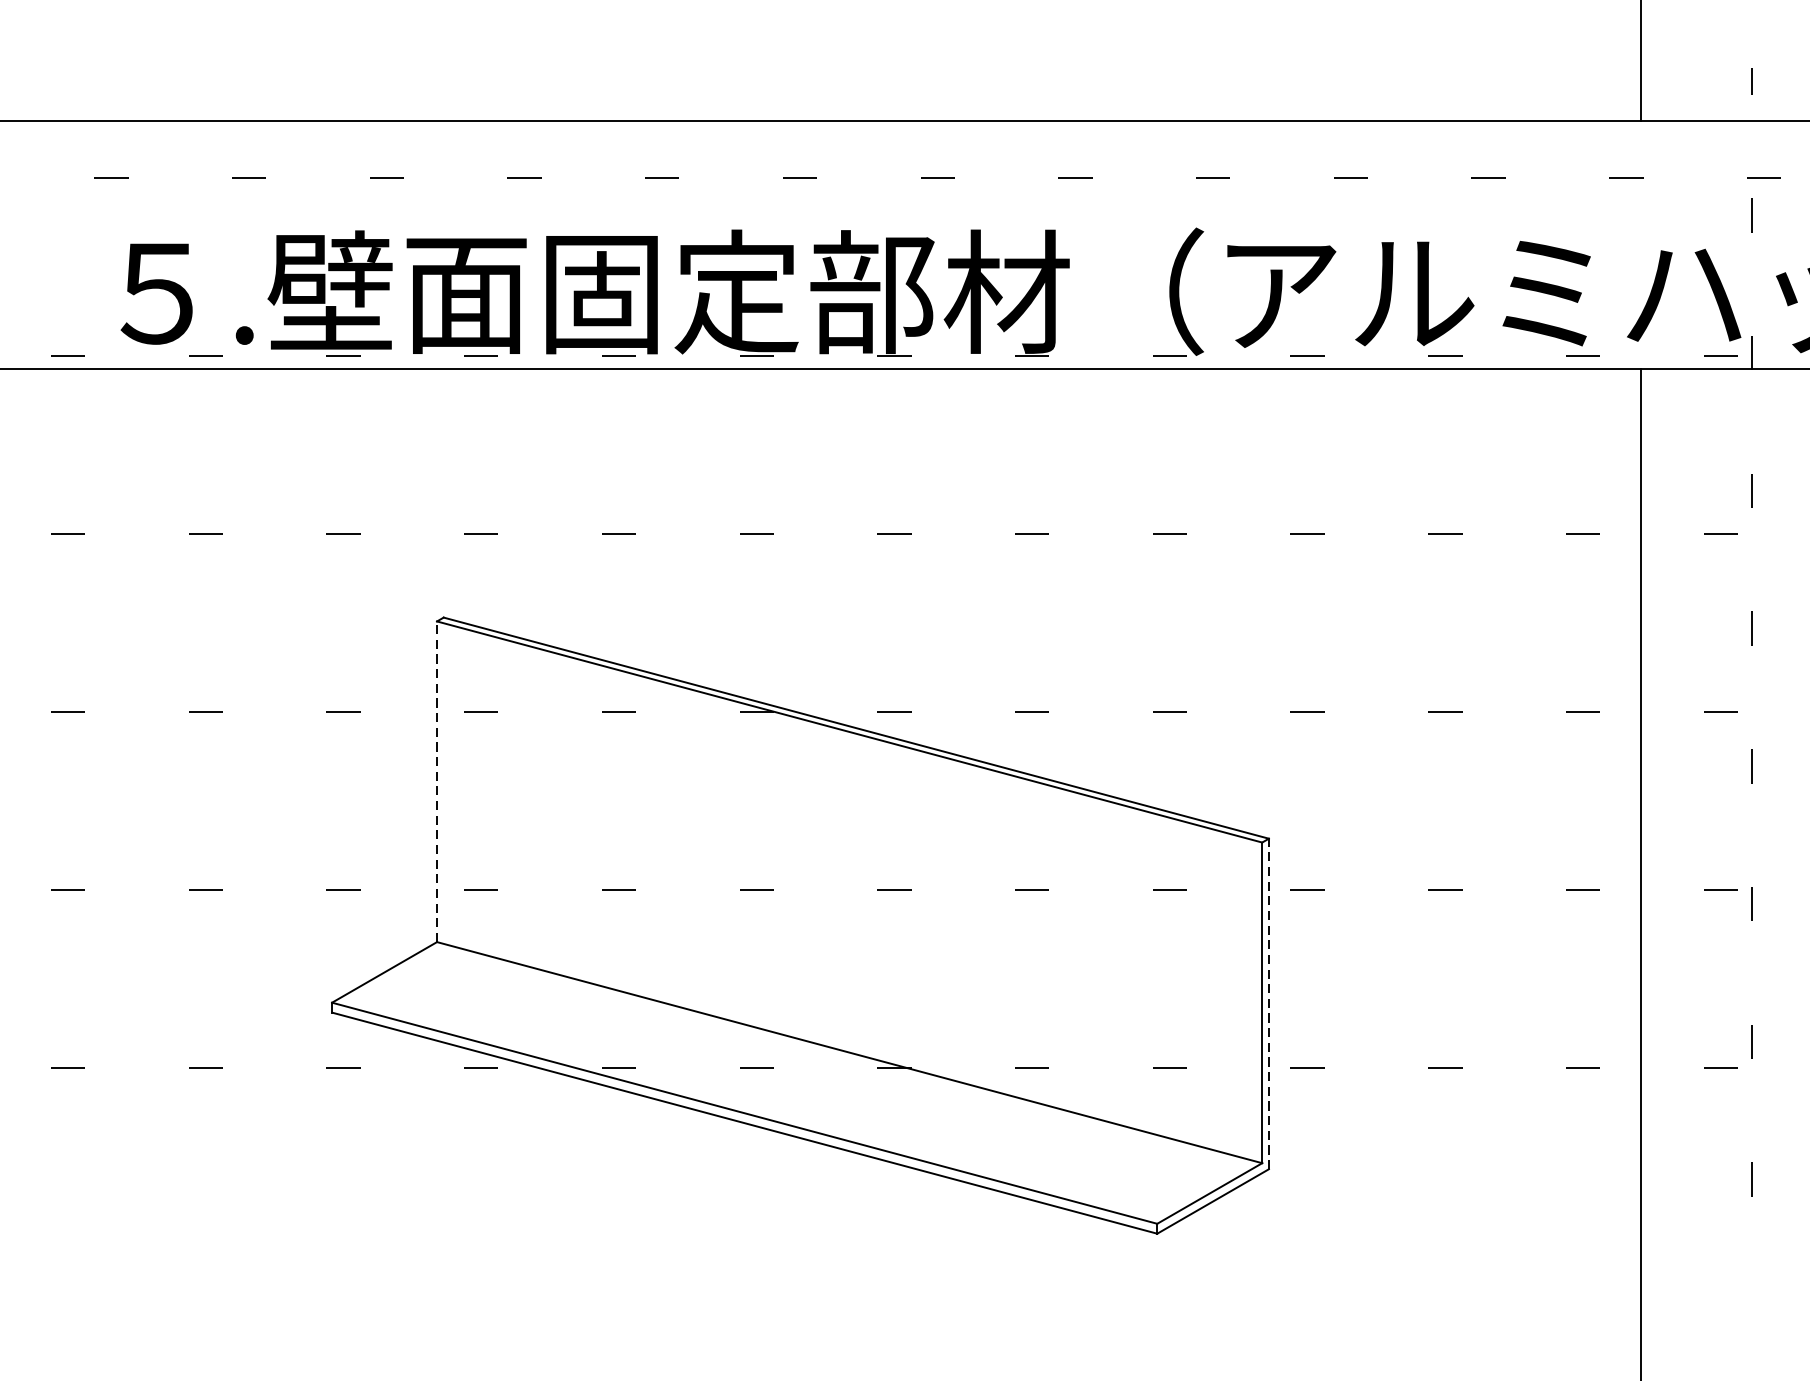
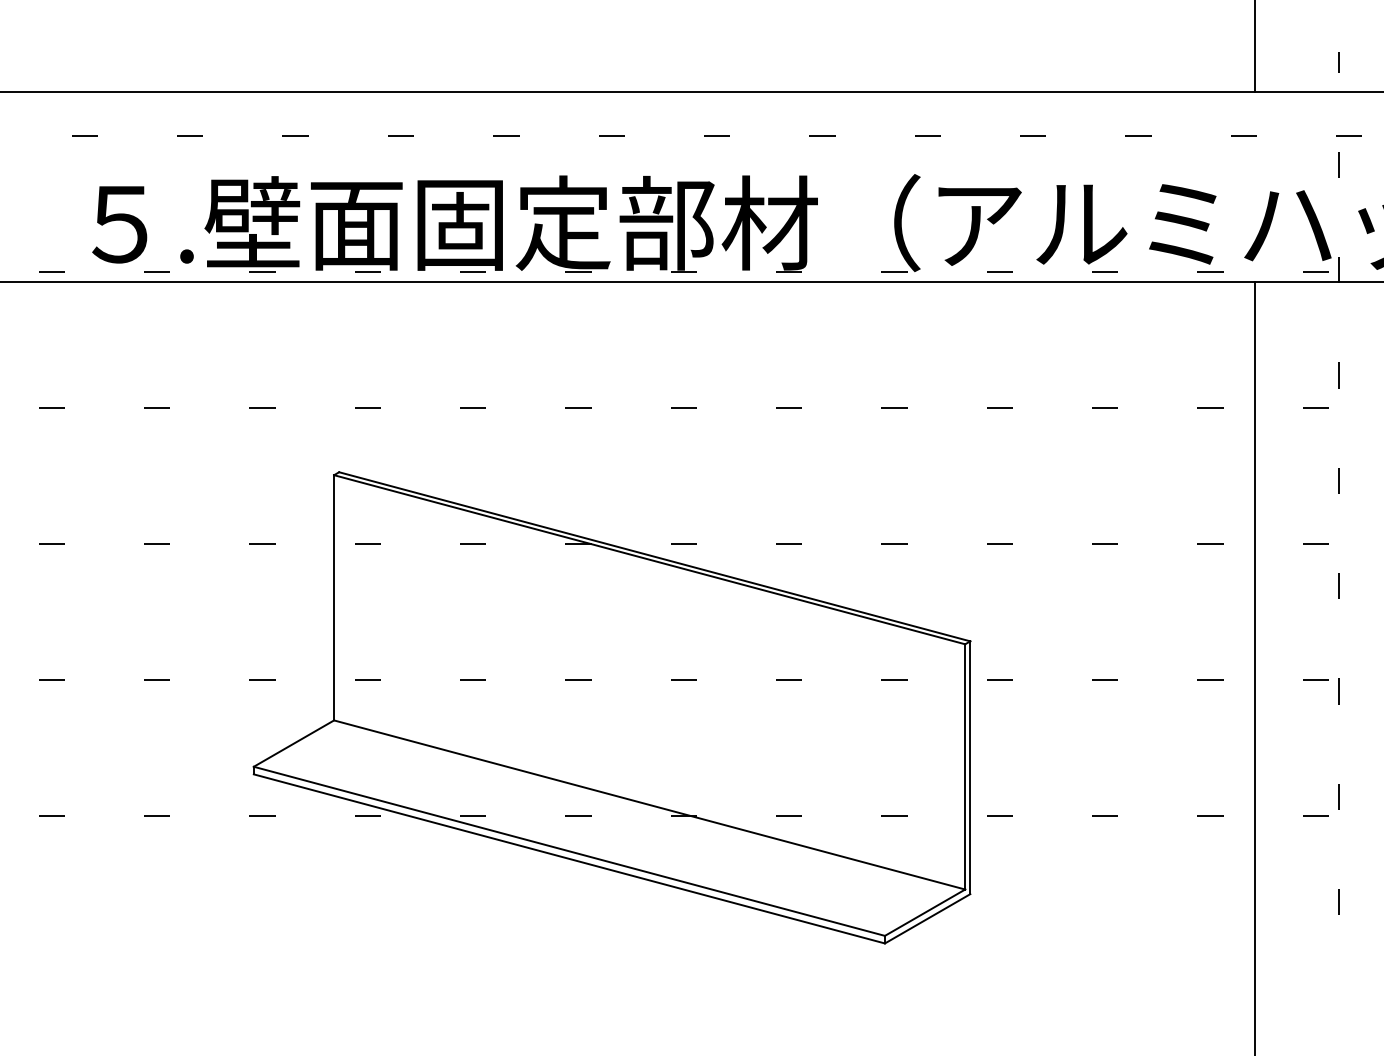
line: (437, 781) -> (334, 597), dashed -> solid
line: (1269, 1003) -> (970, 767), dashed -> solid

